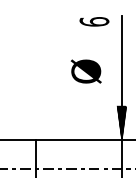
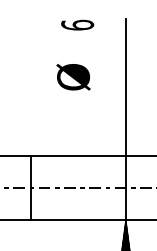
text: (94, 21) -> (77, 24), moved
text: (86, 71) -> (73, 77), moved
hatch: (121, 123) -> (125, 137), removed

